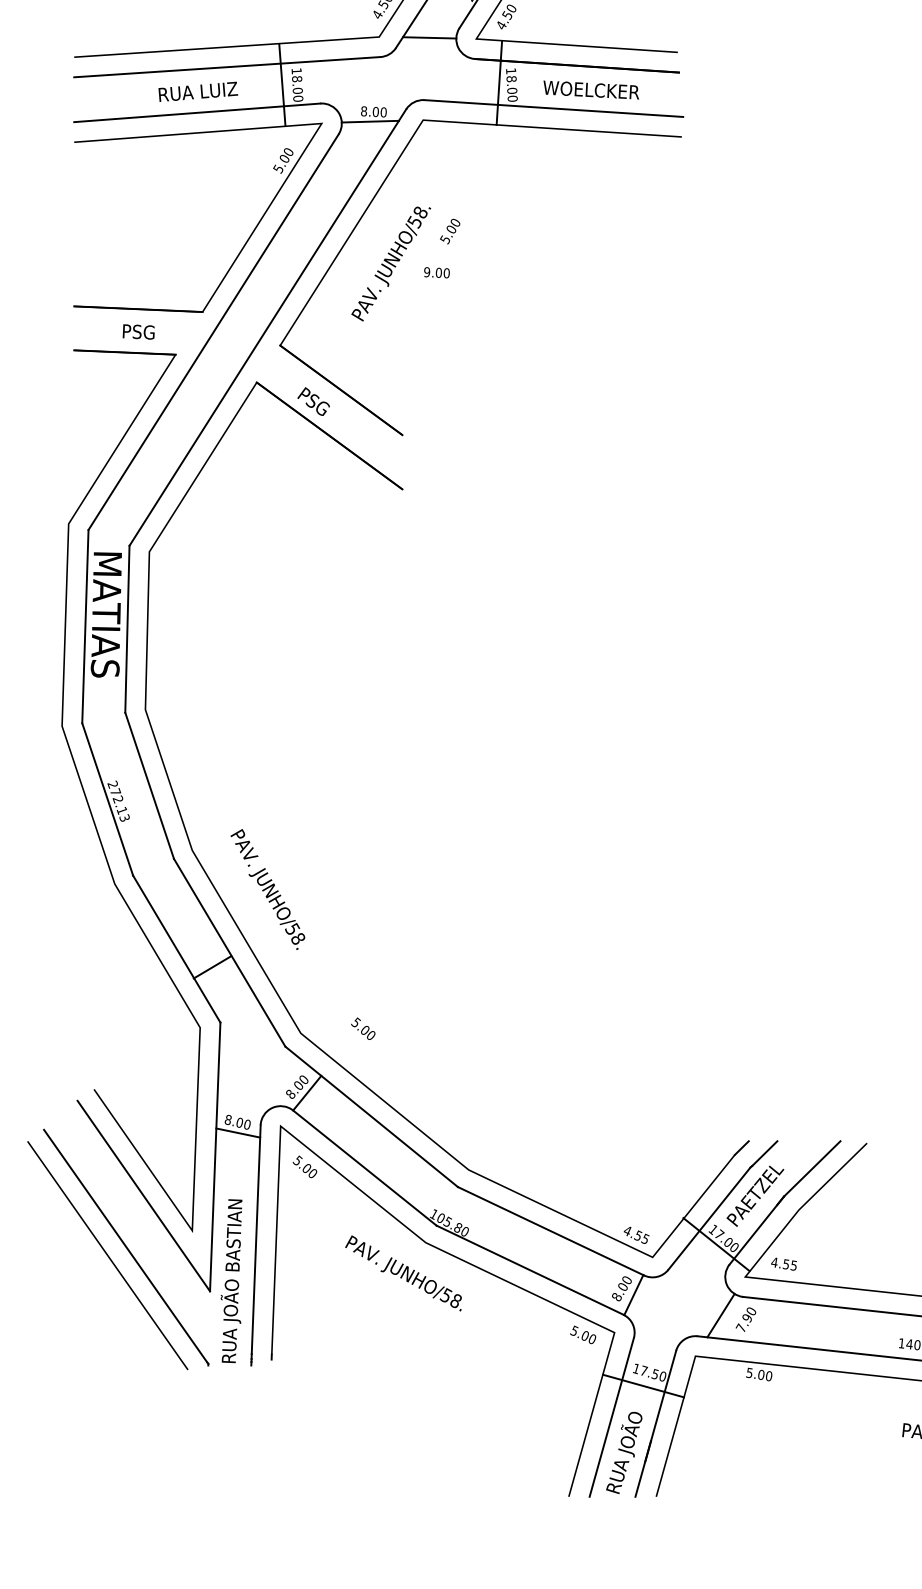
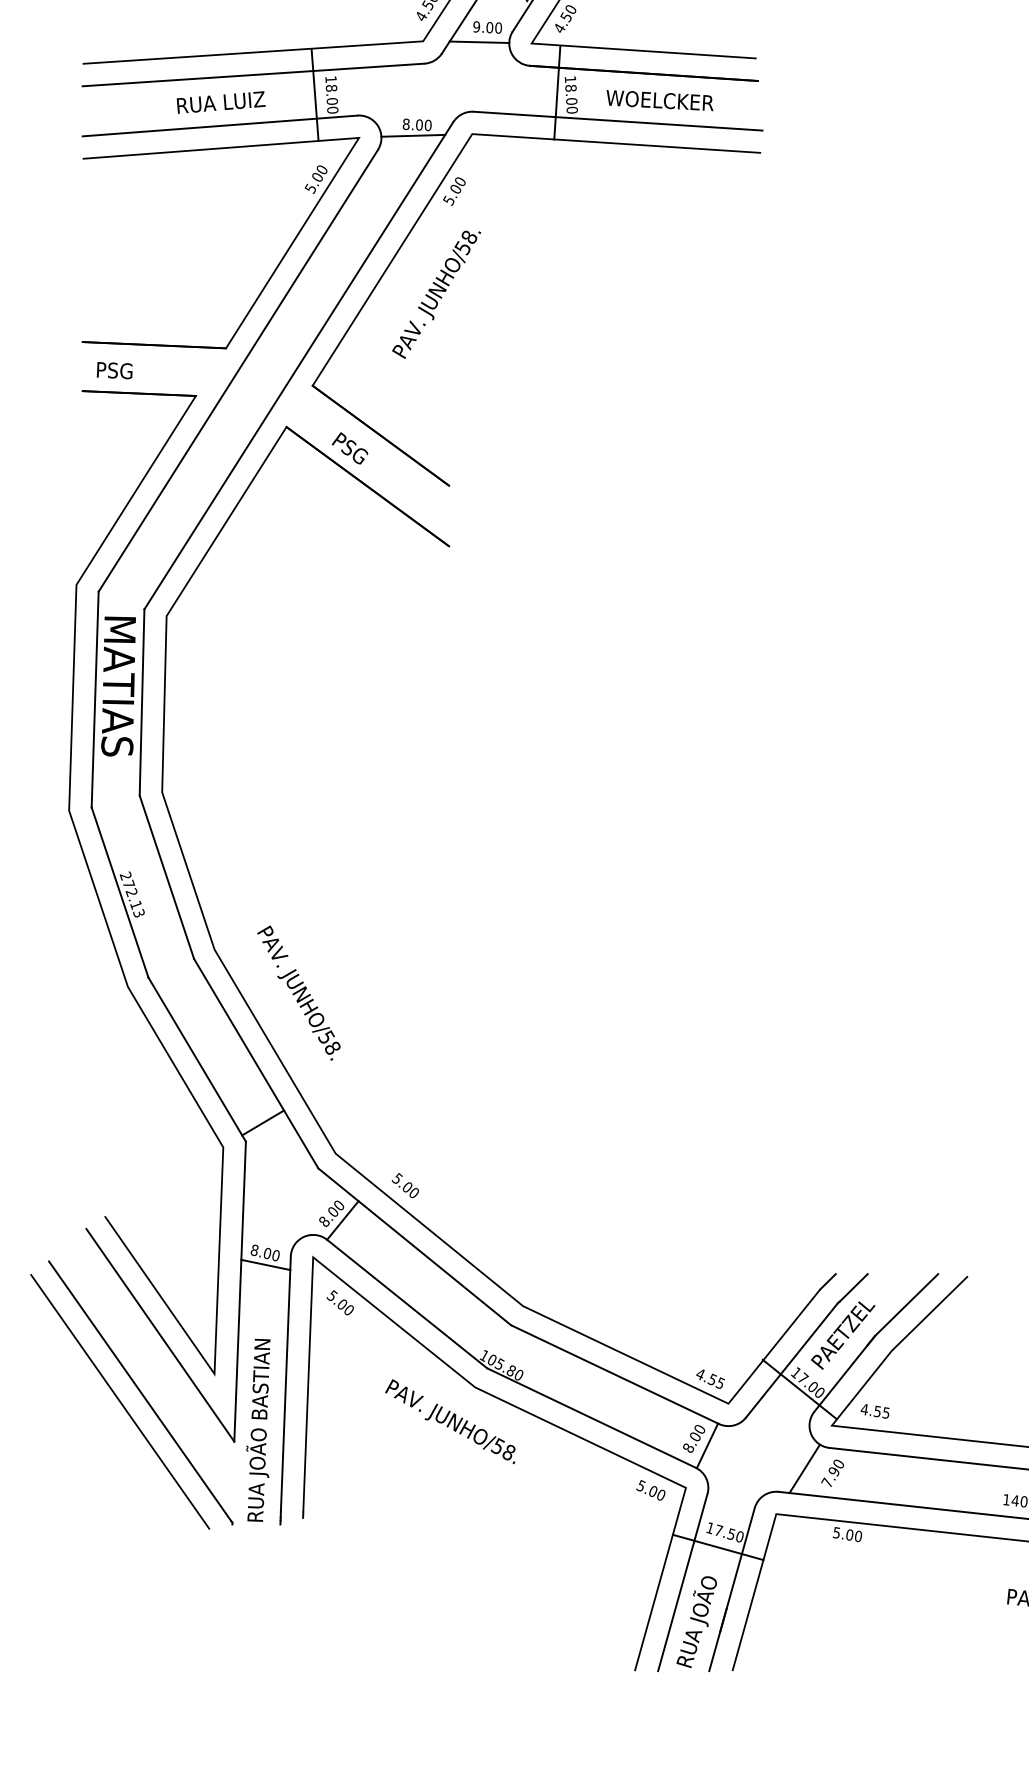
text: (450, 231) -> (454, 191), moved
text: (436, 272) -> (487, 27), moved
text: (138, 331) -> (114, 370), moved
line: (212, 966) -> (263, 1122), moved
text: (362, 1028) -> (404, 1185), moved

